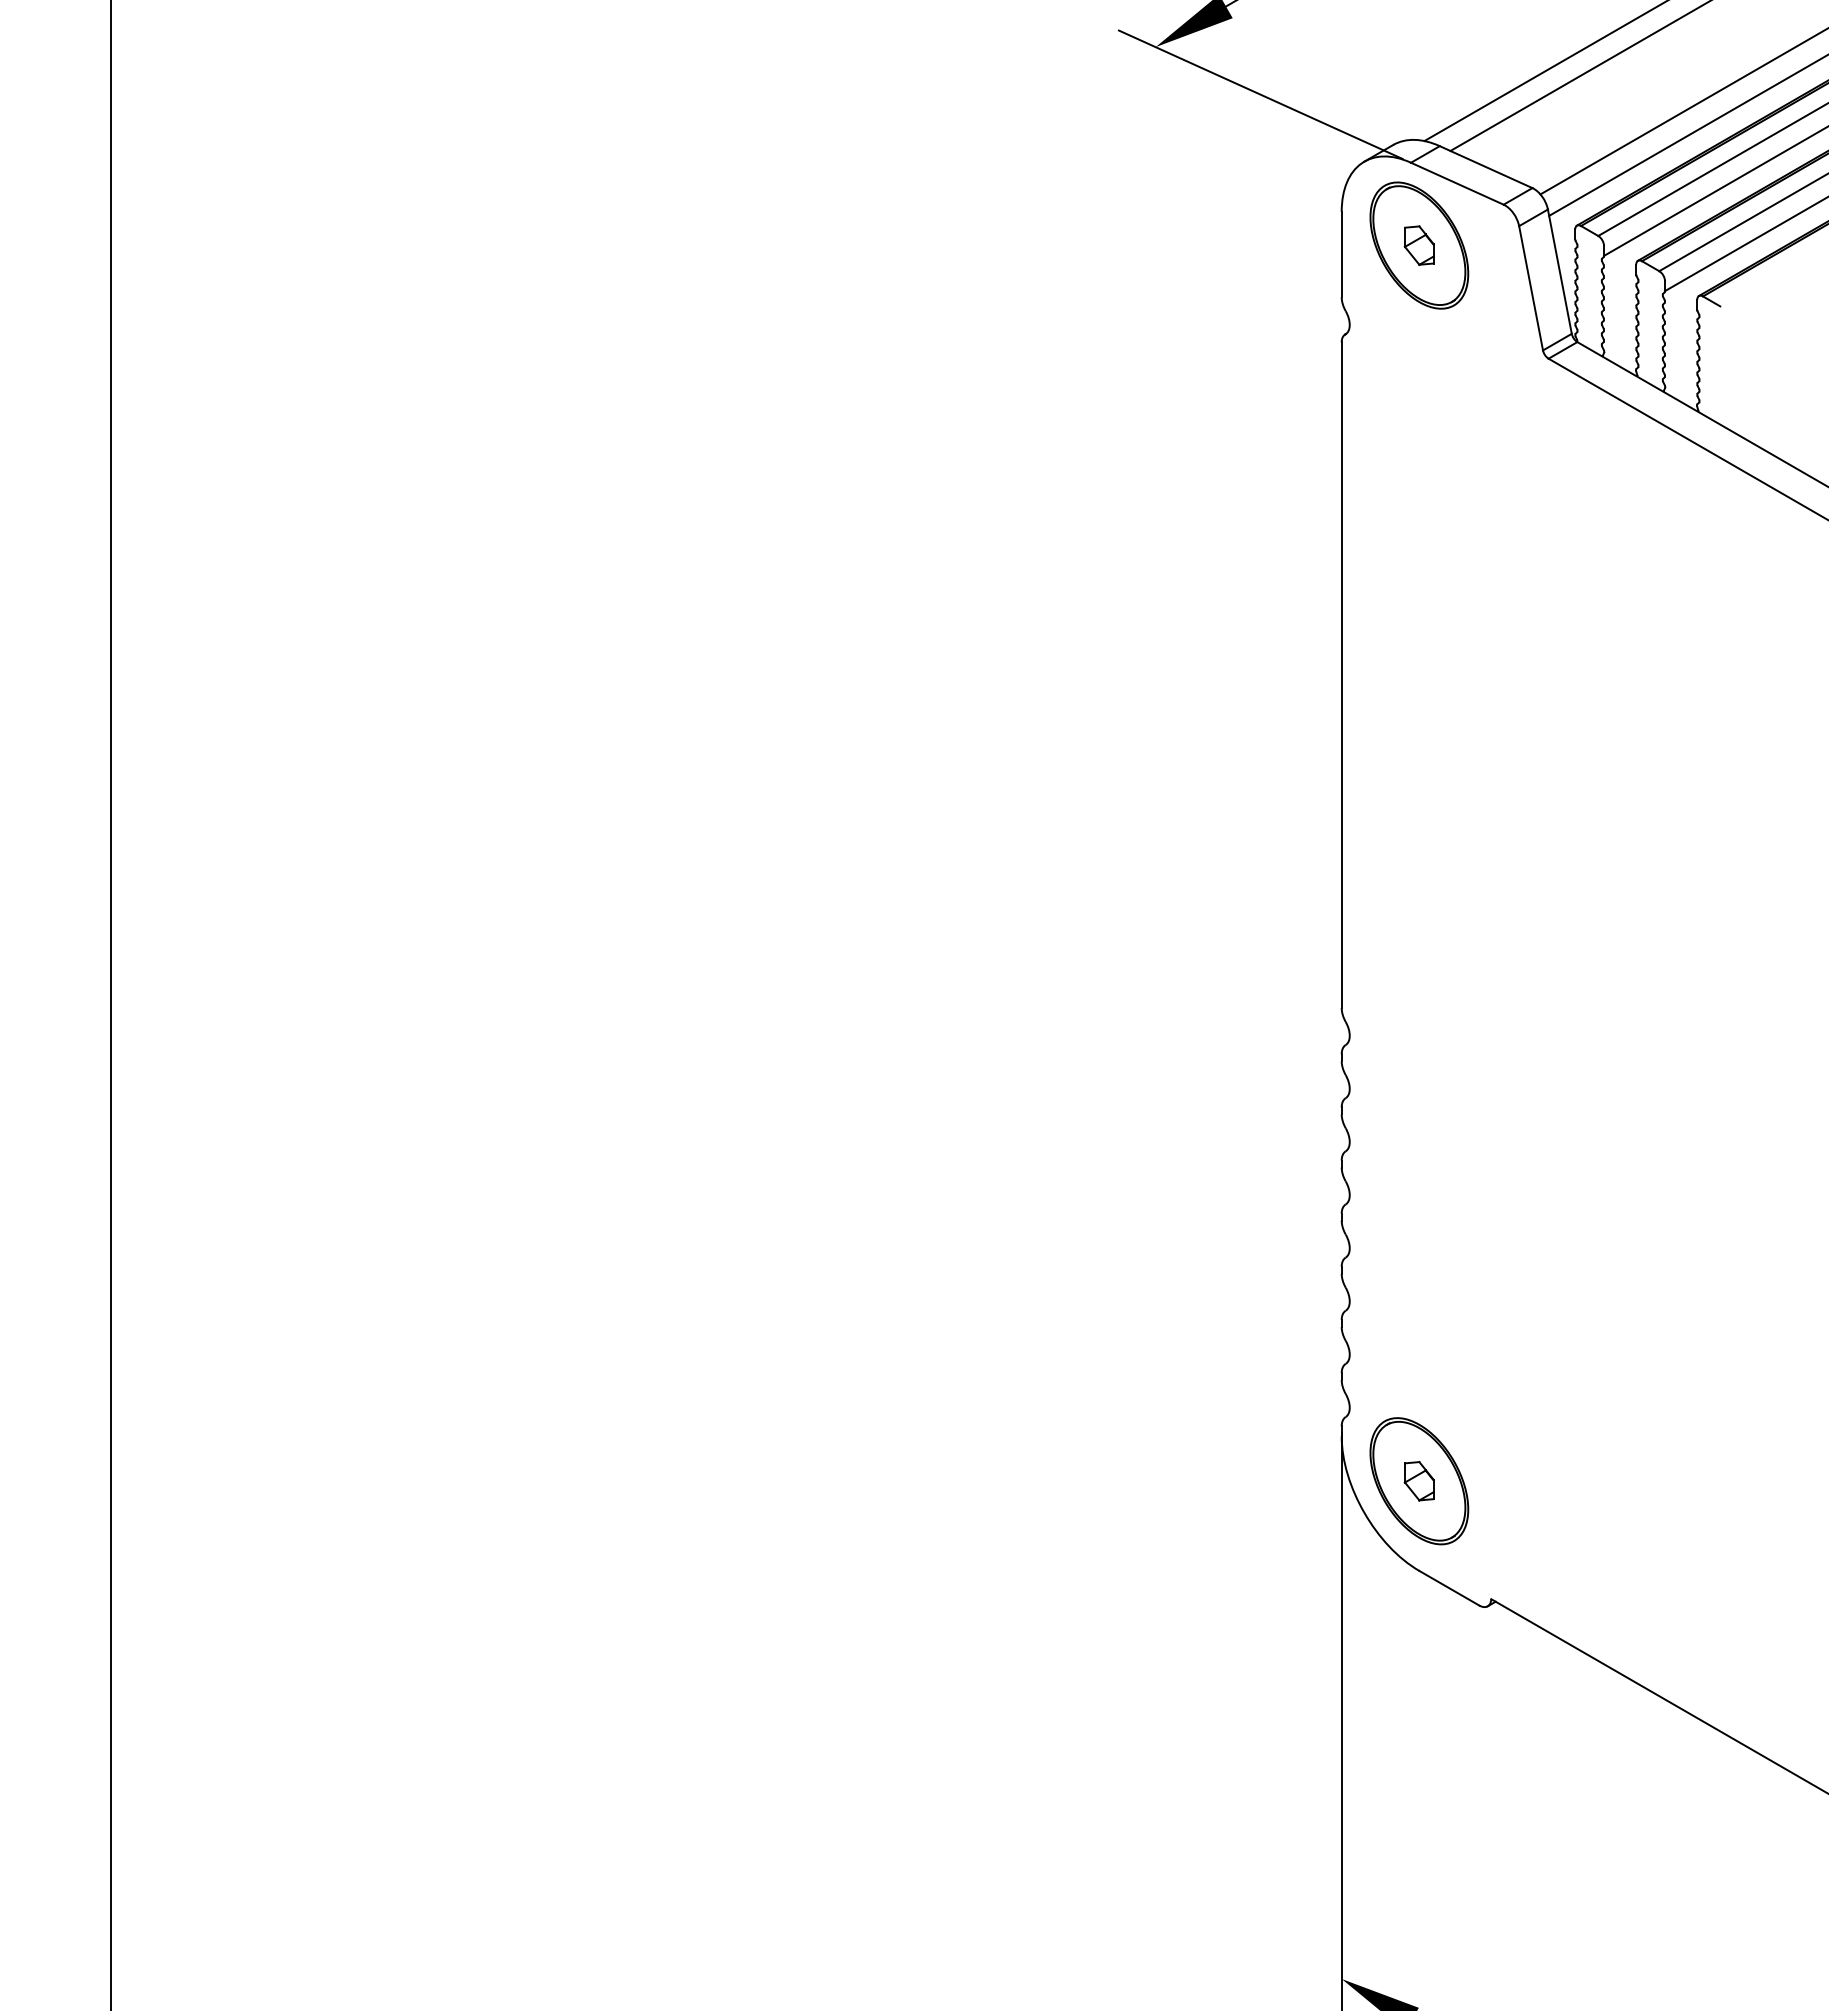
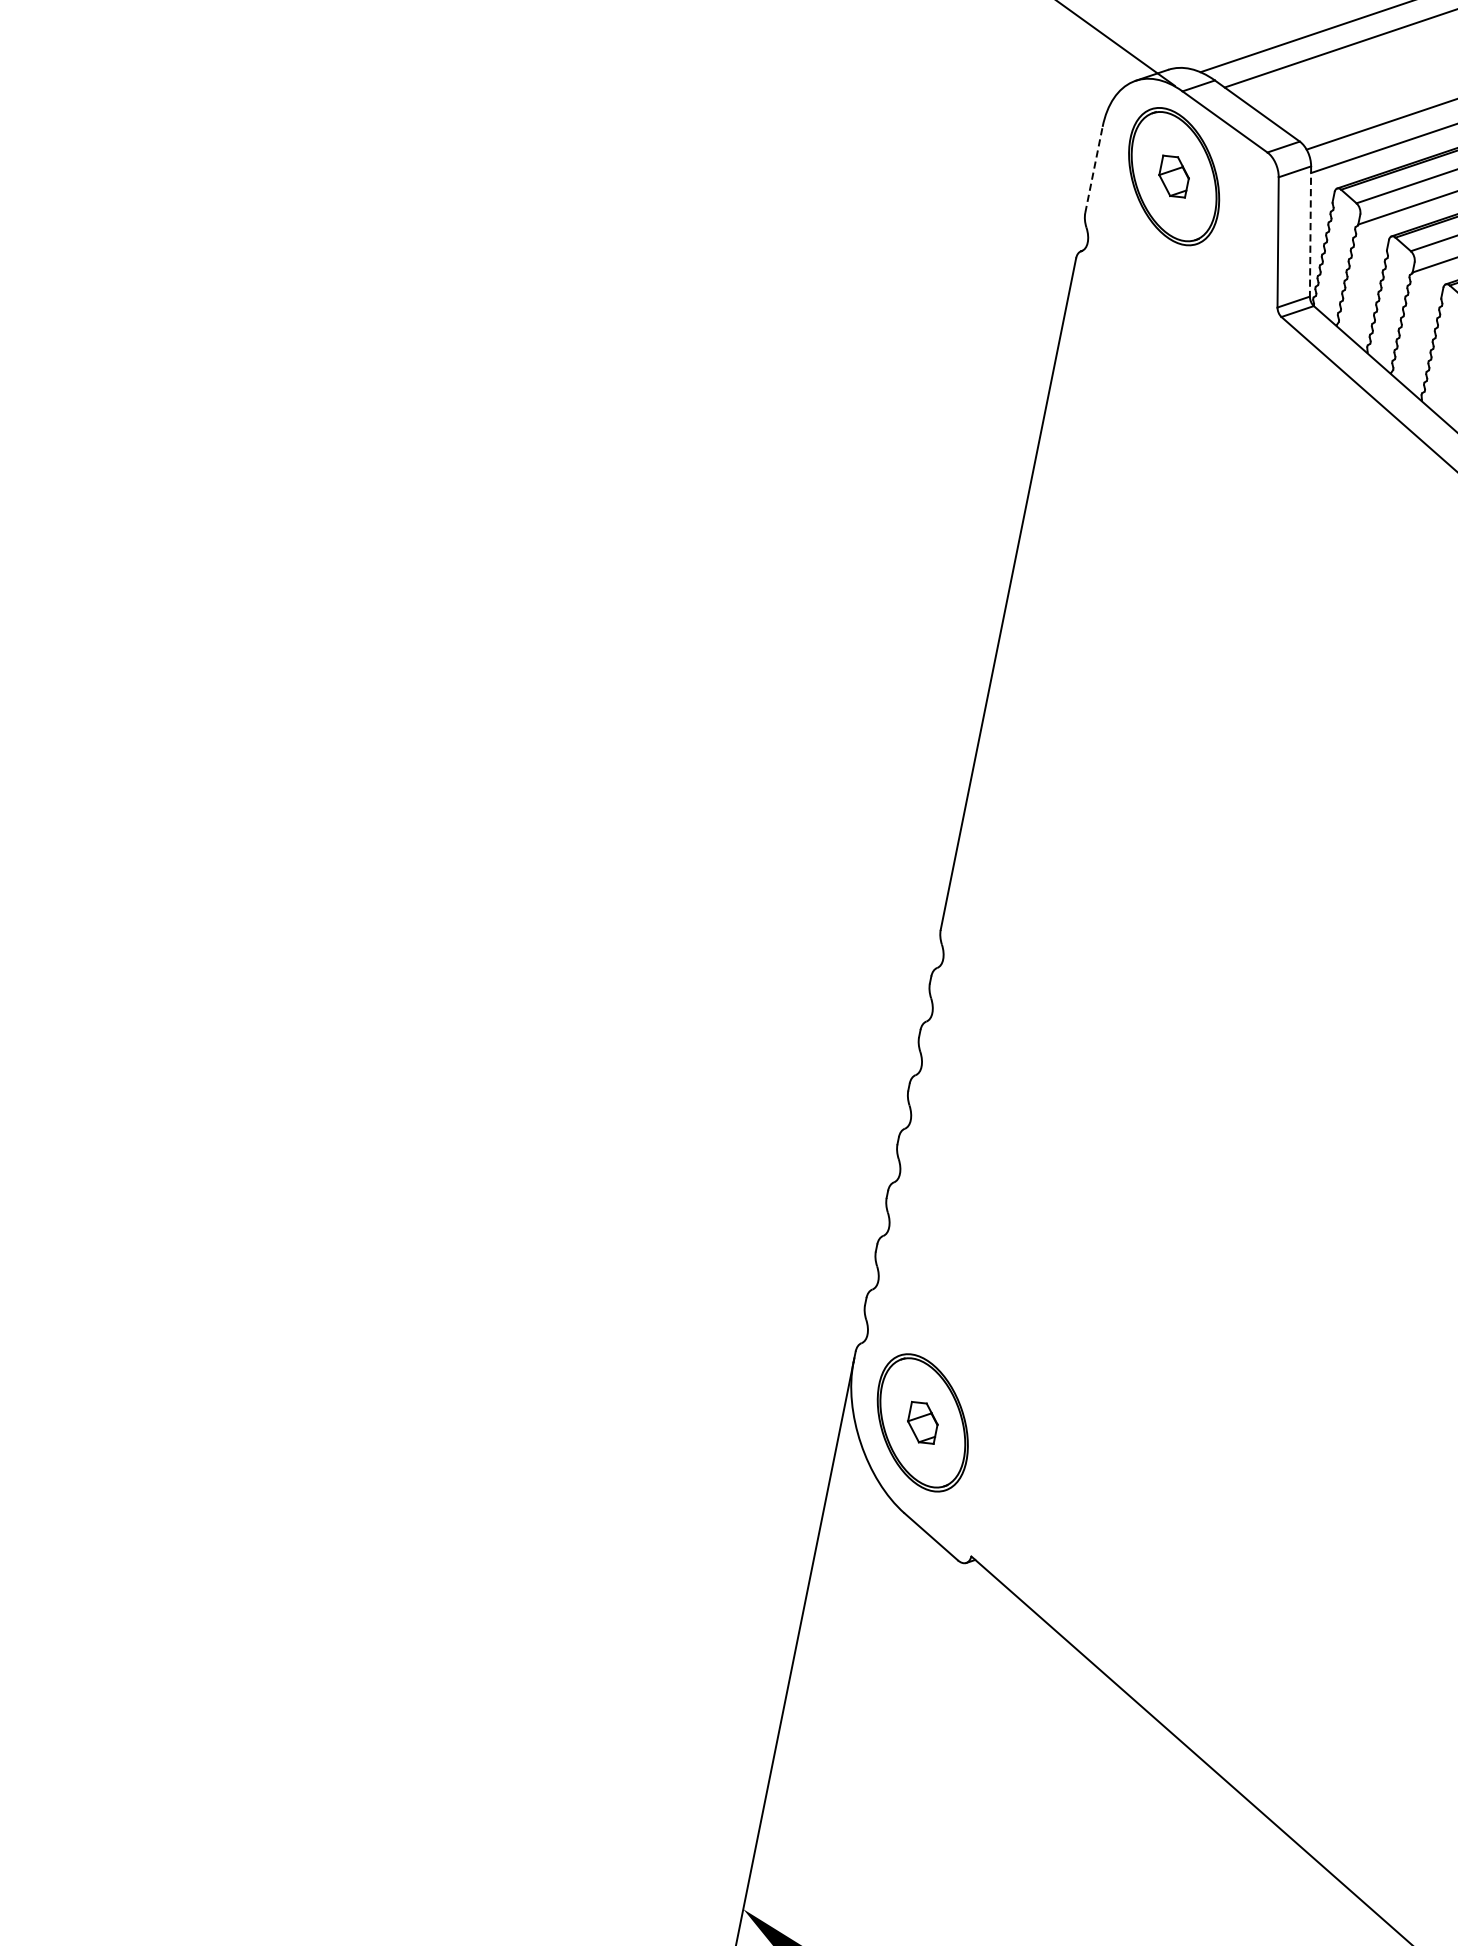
line: (1341, 254) -> (1093, 169), solid -> dashed
line: (1559, 272) -> (1309, 232), solid -> dashed

